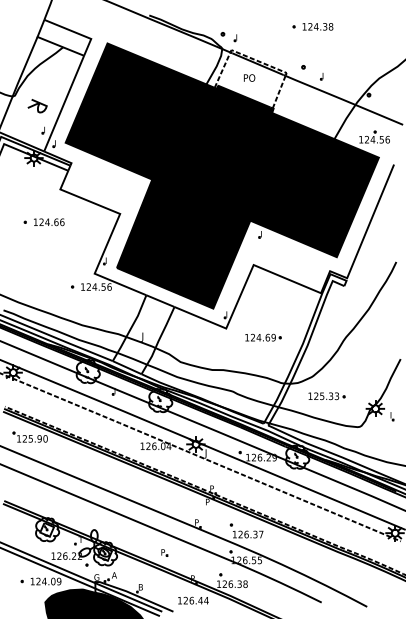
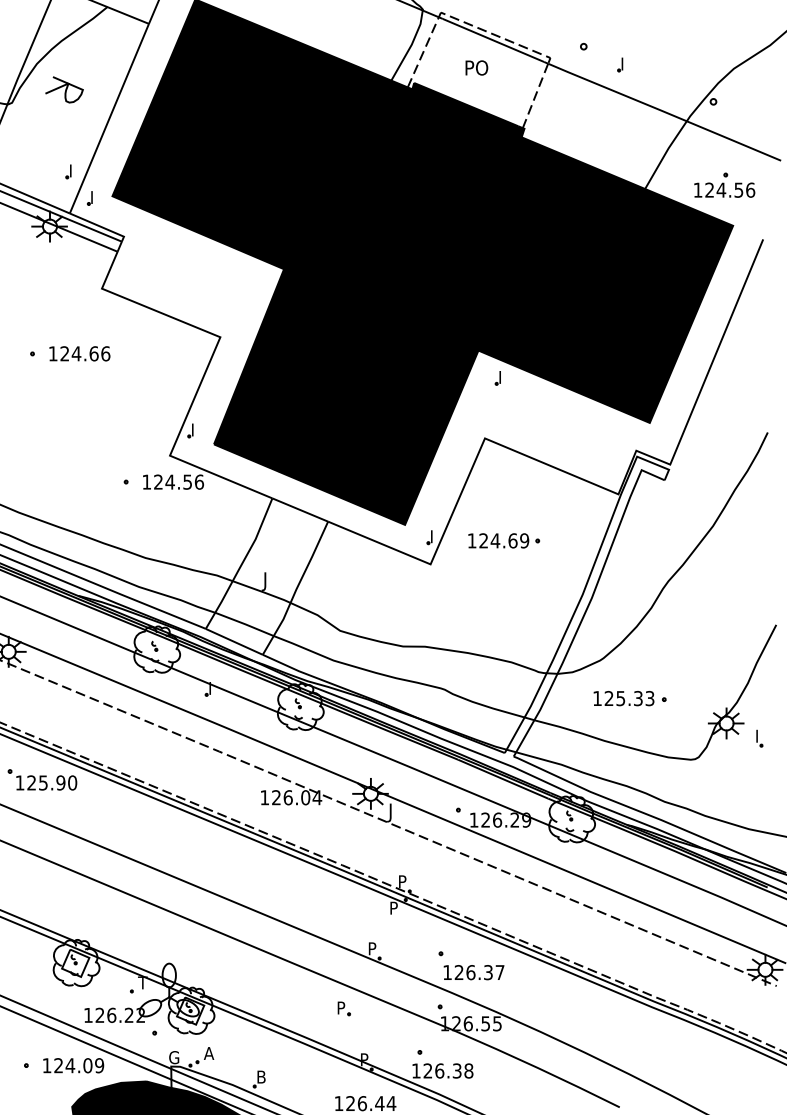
curve: (37, 106) -> (64, 90), moved
part: (263, 337) -> (504, 540), moved
part: (164, 552) -> (343, 1008), moved

